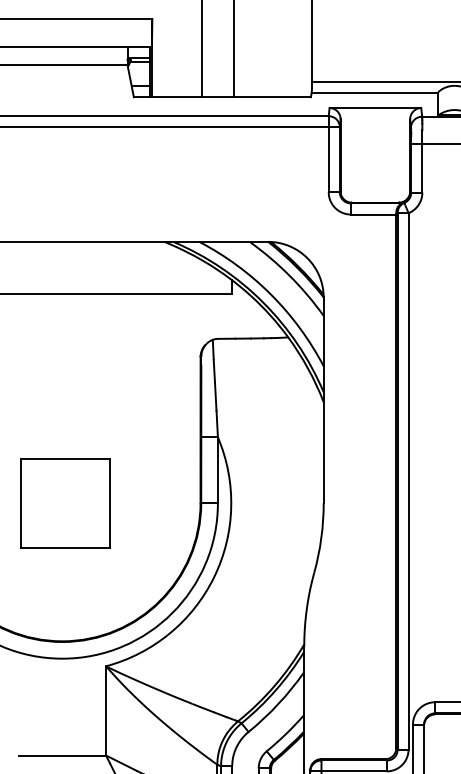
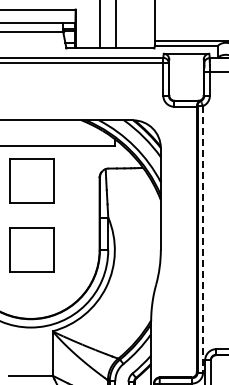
part: (63, 362) -> (31, 180), added
line: (409, 481) -> (203, 239), solid -> dashed

